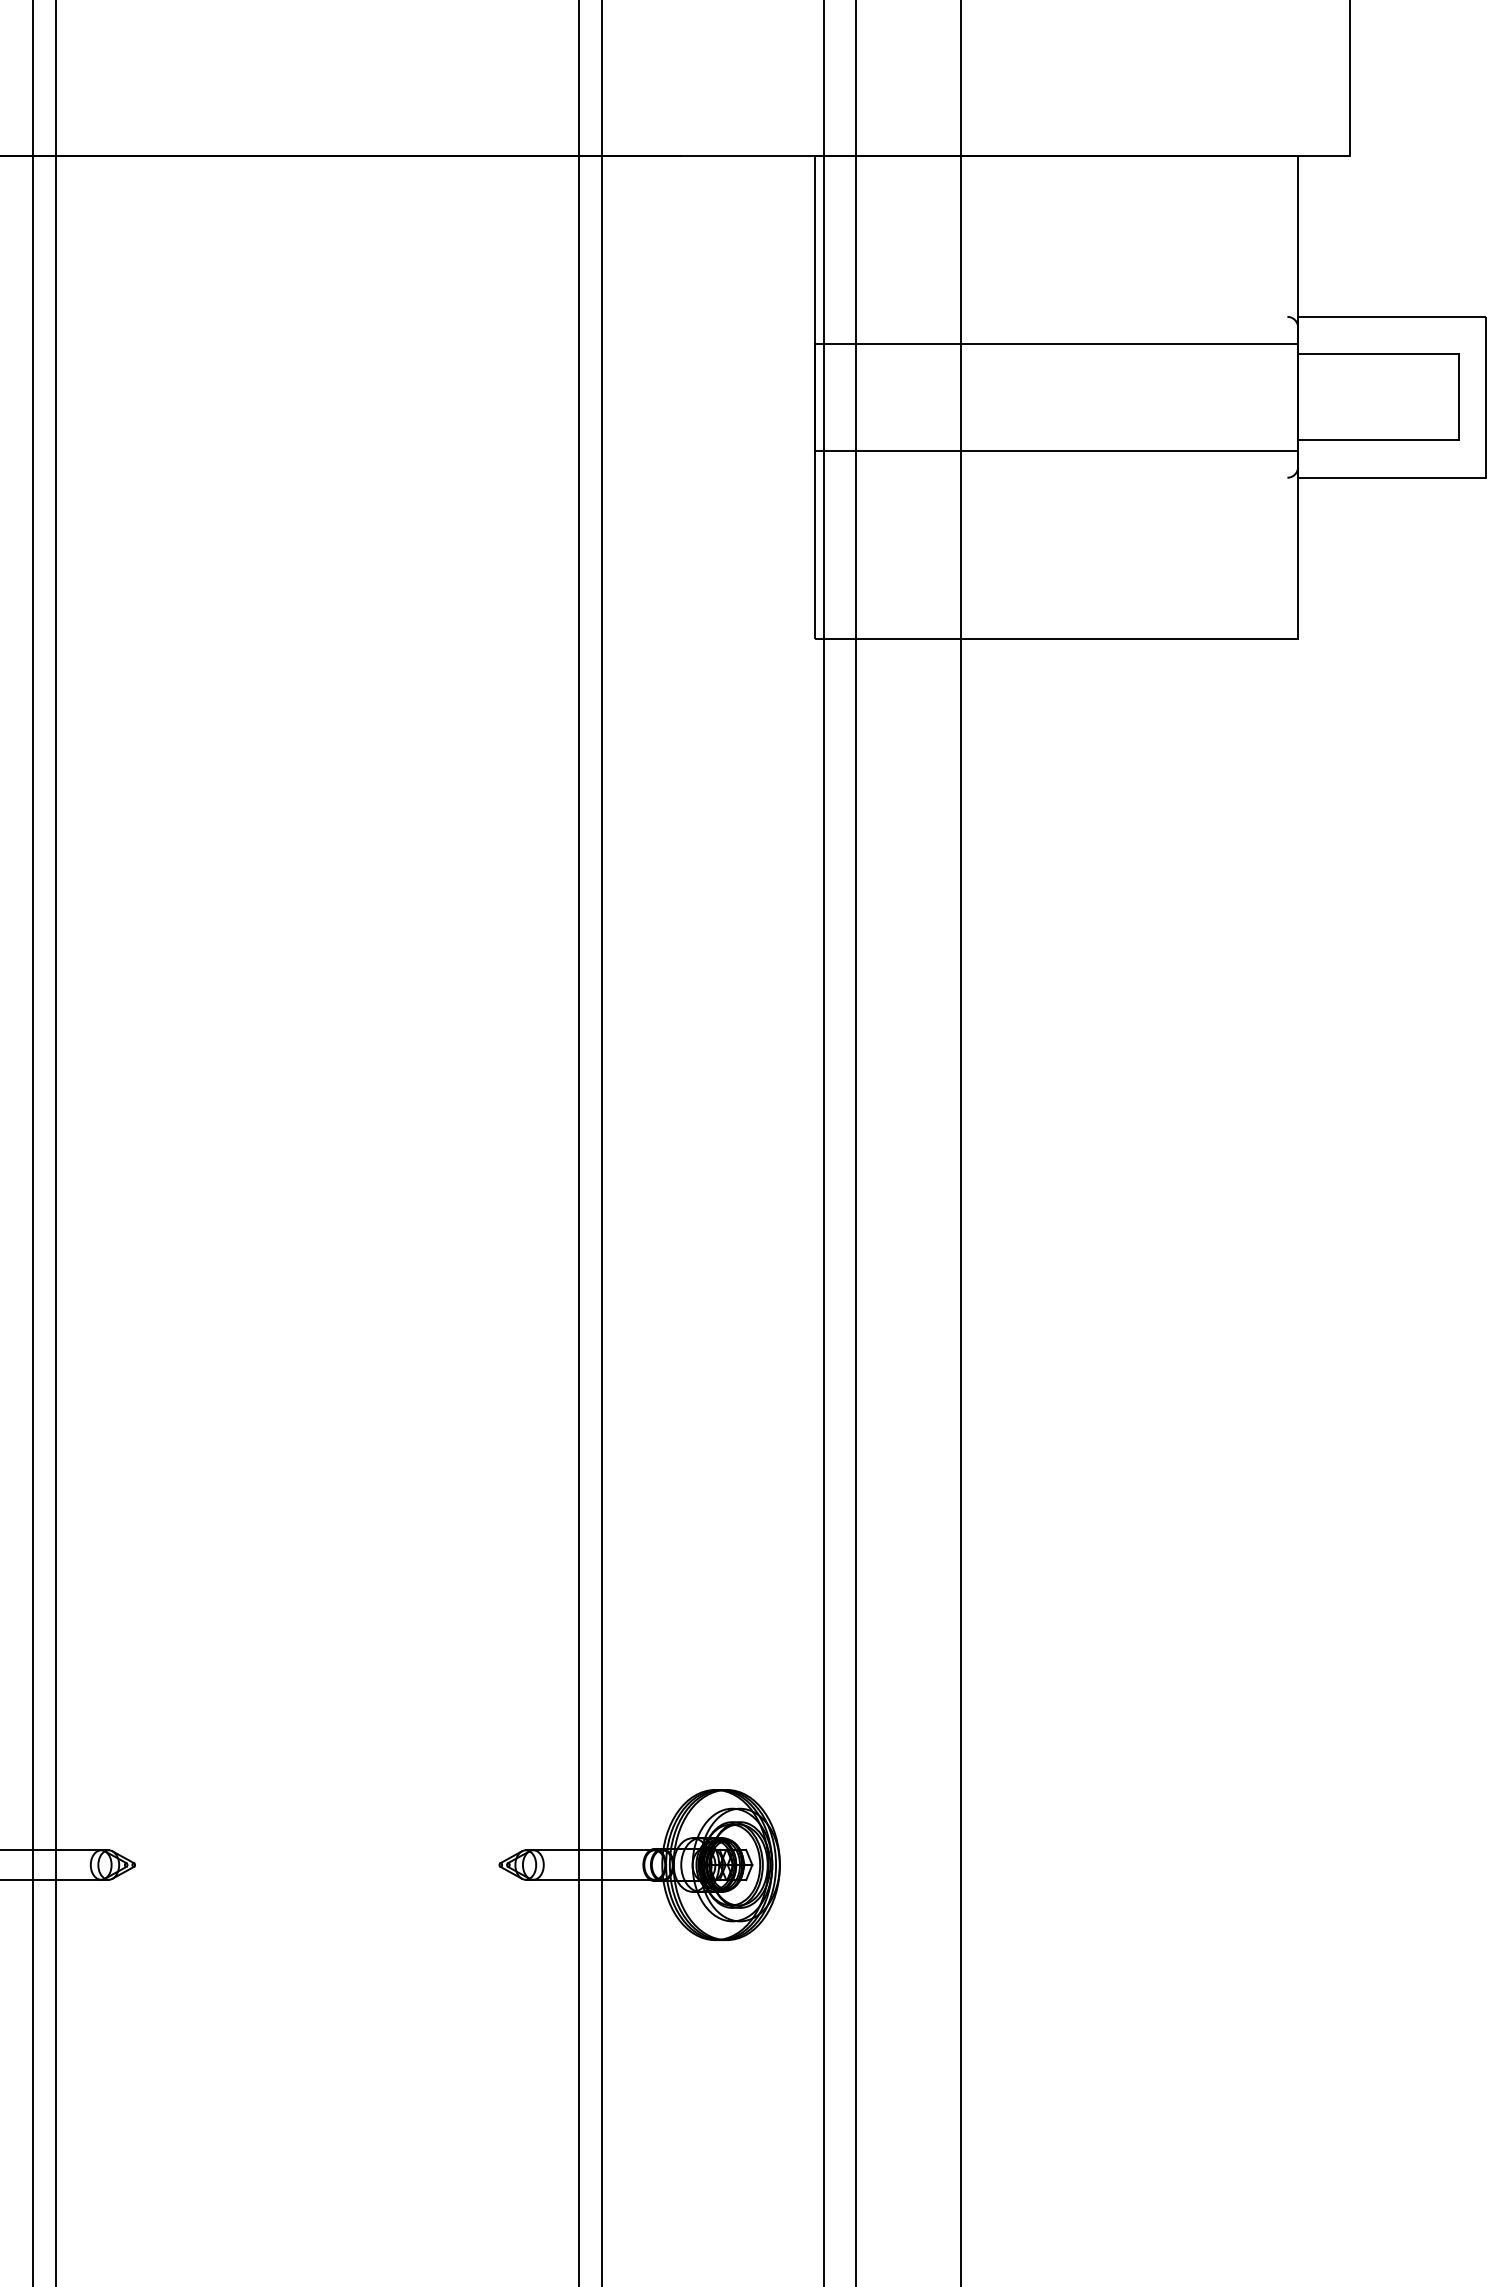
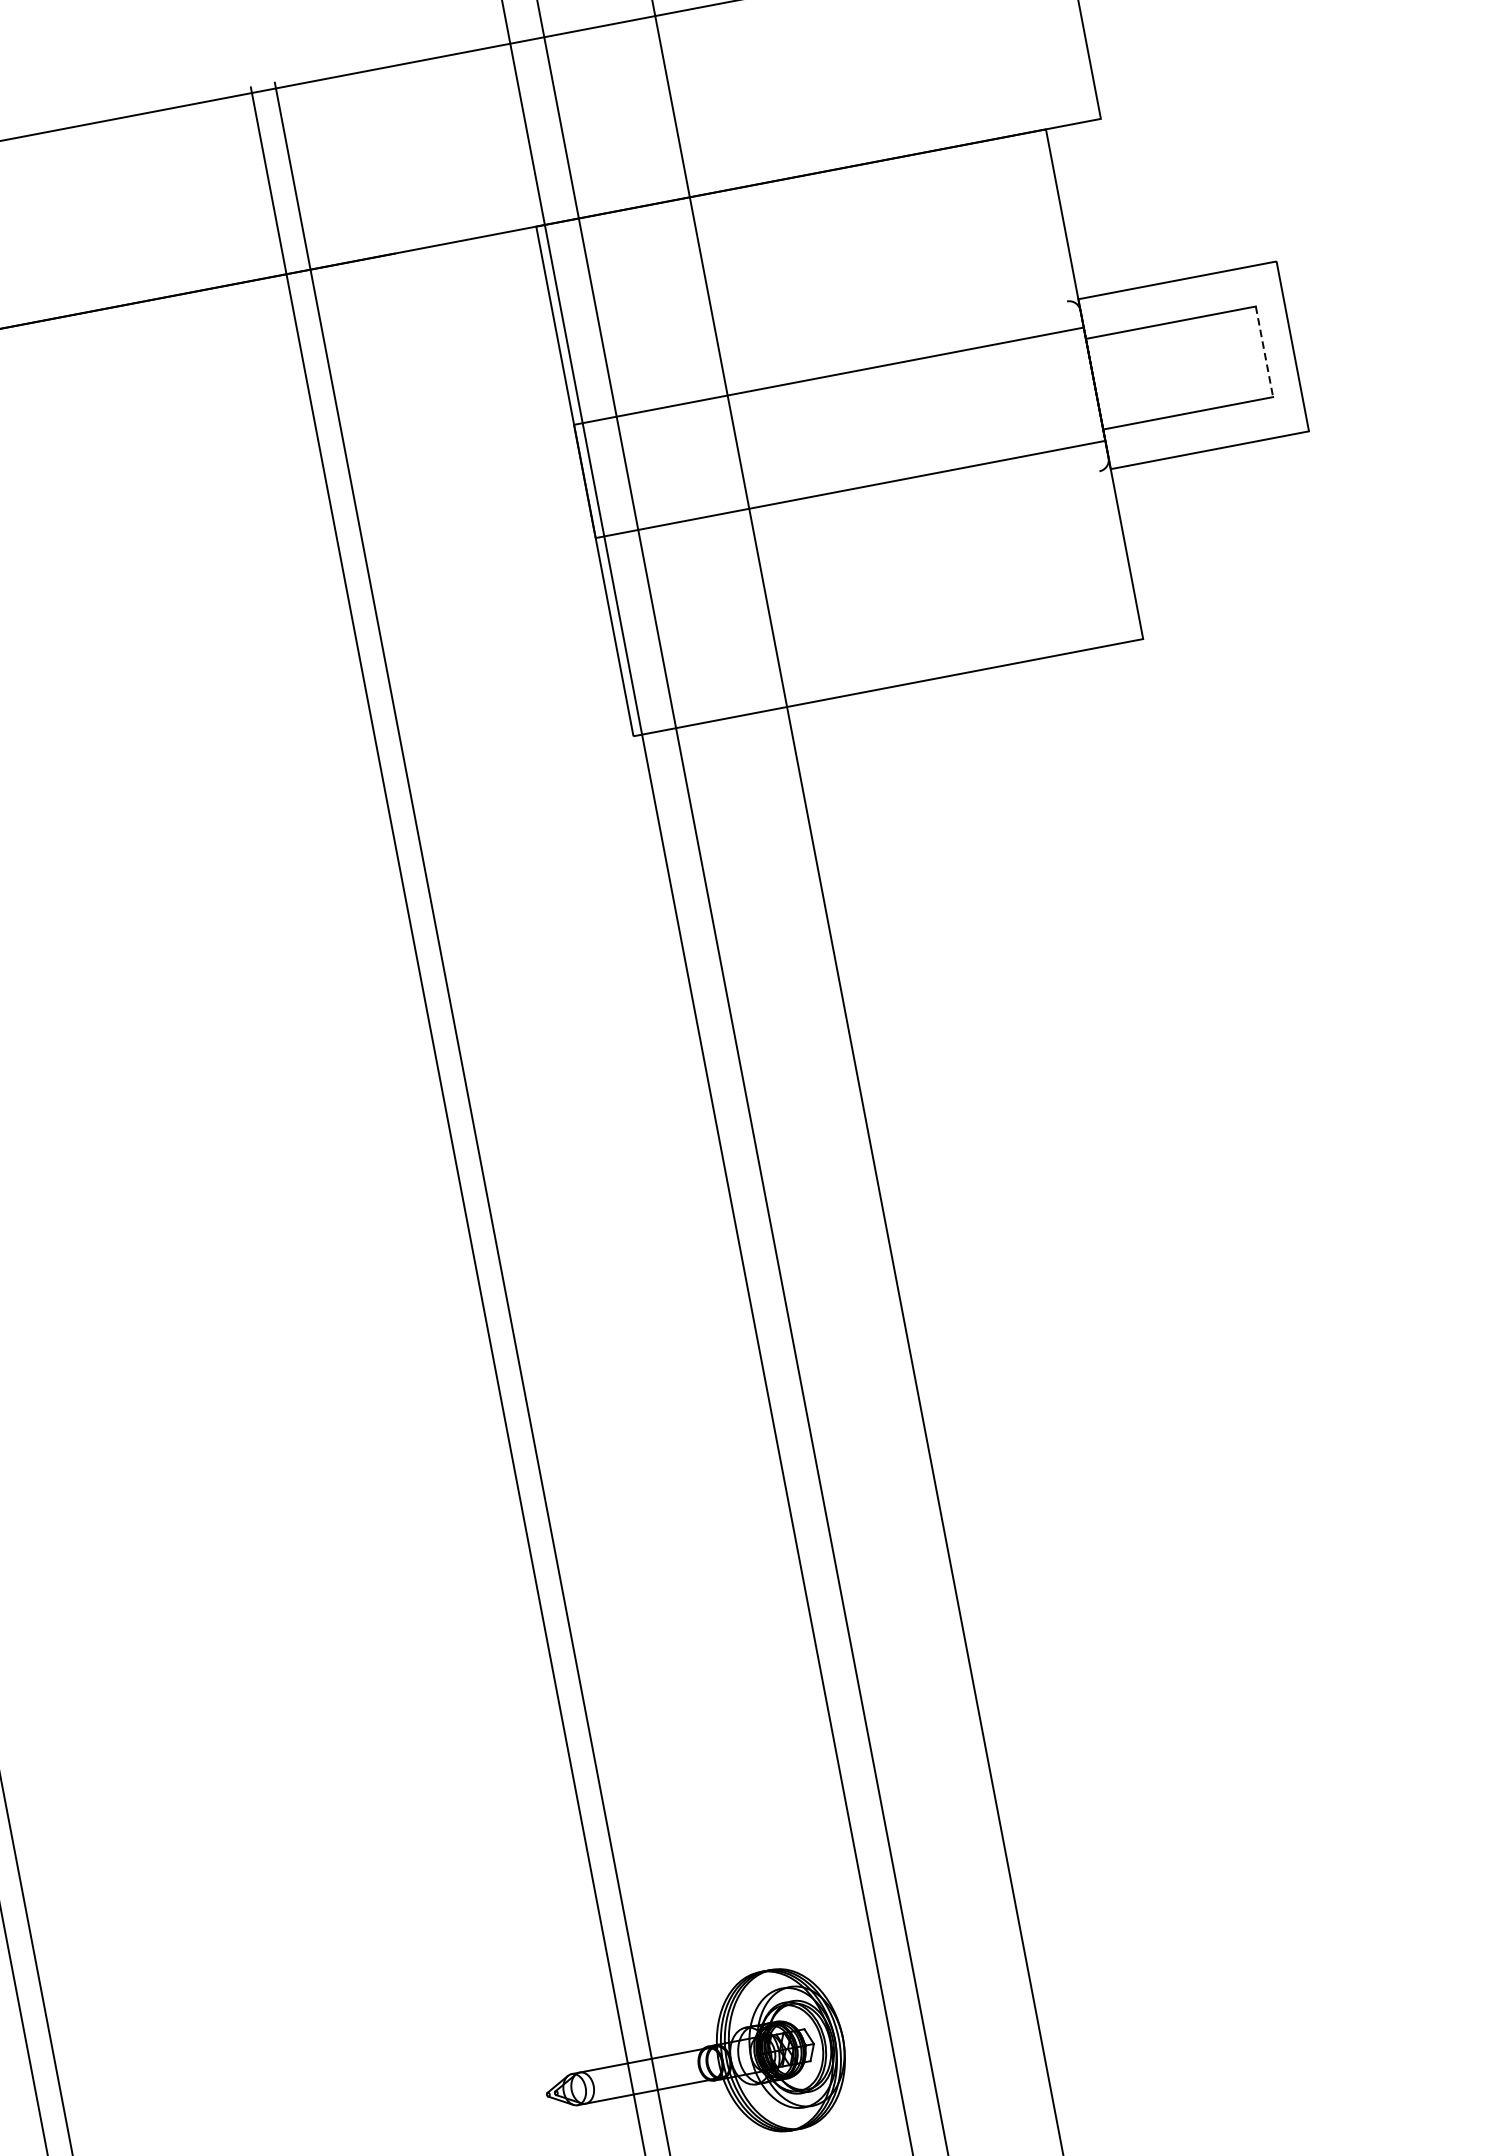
line: (1458, 397) -> (1263, 352), solid -> dashed

